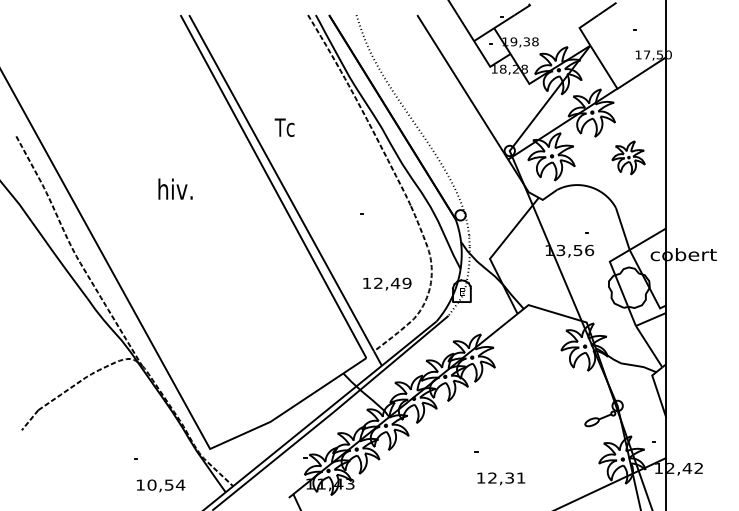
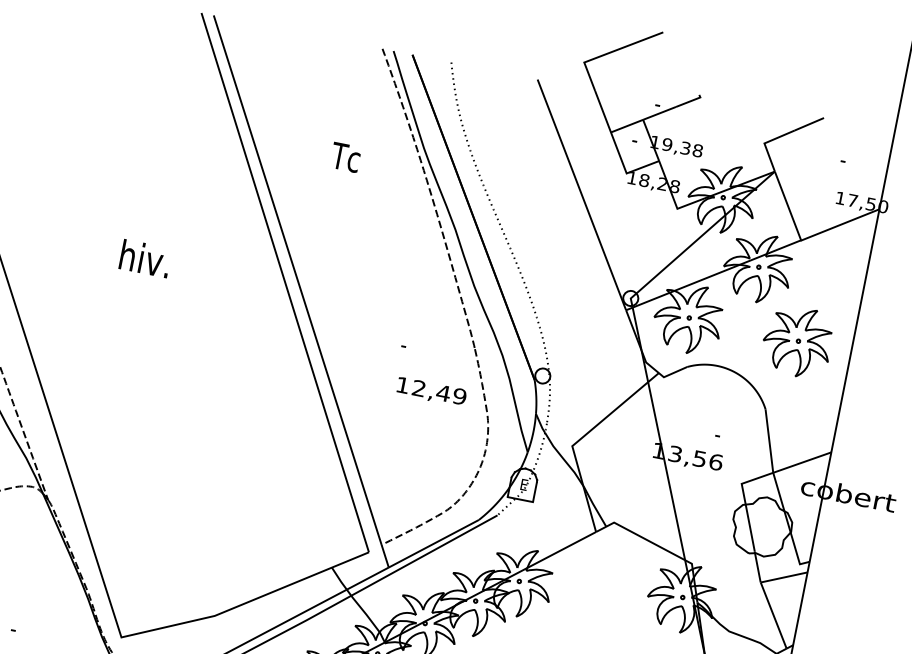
text: (284, 127) -> (345, 157), moved
part: (628, 157) -> (797, 341), size x1.43
text: (387, 283) -> (431, 391), moved

